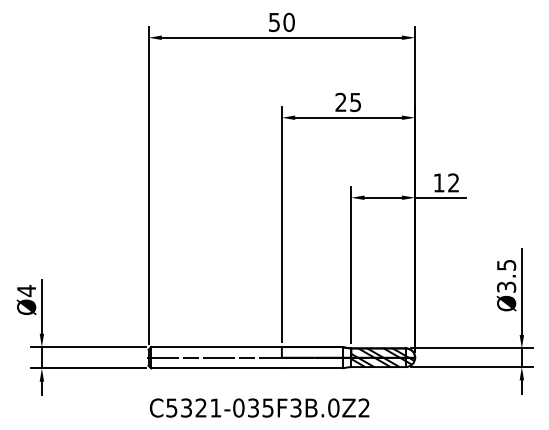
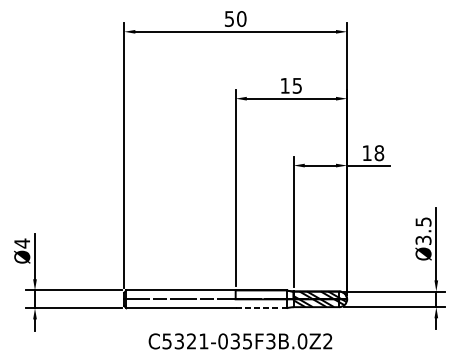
text: (340, 101) -> (284, 85), 25 -> 15
text: (453, 182) -> (379, 152), 12 -> 18
line: (312, 368) -> (261, 308), solid -> dashed
text: (259, 407) -> (240, 340), moved

